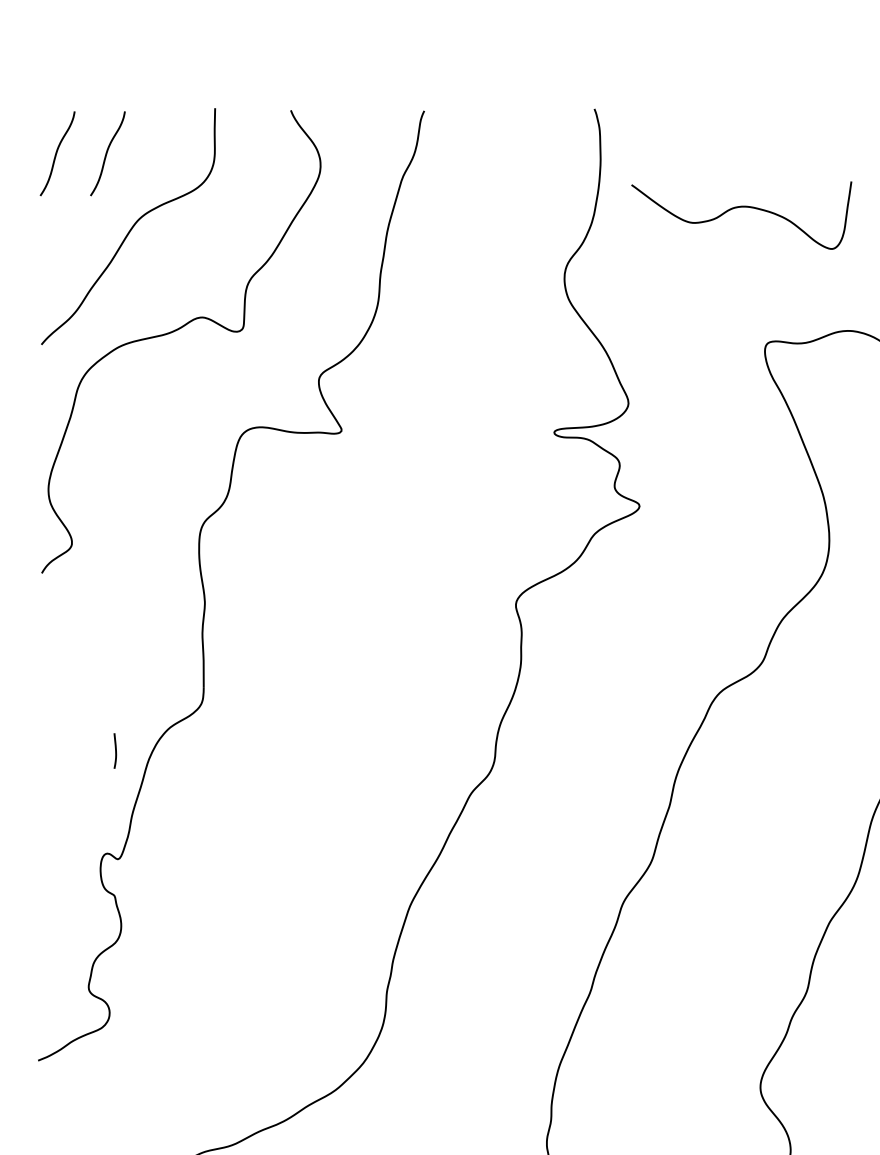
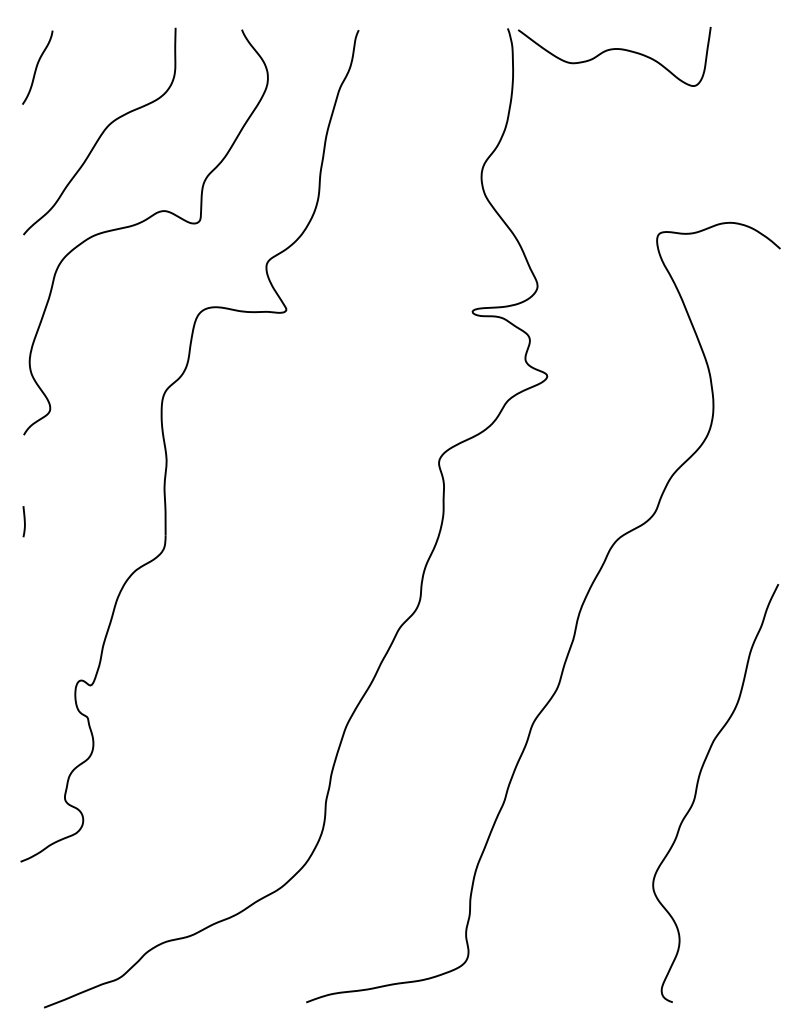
curve: (107, 153) -> (81, 67), removed
curve: (739, 208) -> (612, 50), moved
line: (114, 749) -> (23, 520), moved

